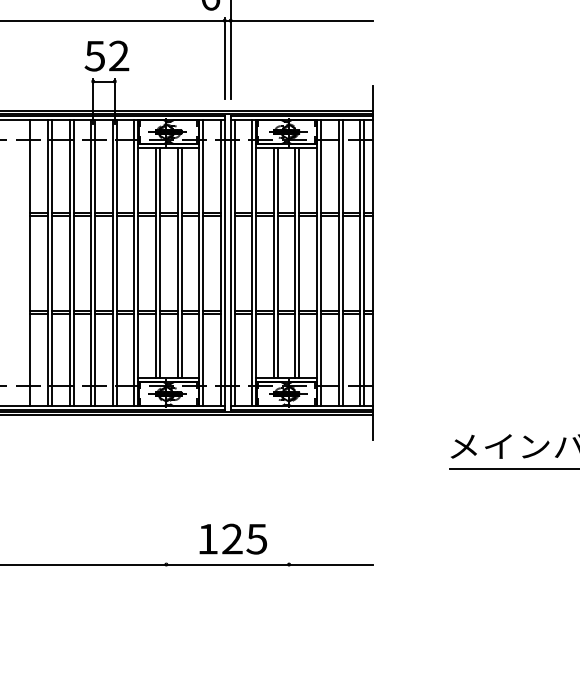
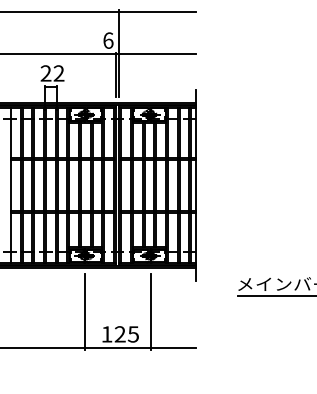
text: (94, 56) -> (45, 73), 52 -> 22
line: (166, 496) -> (84, 311), added
line: (288, 496) -> (150, 311), added

